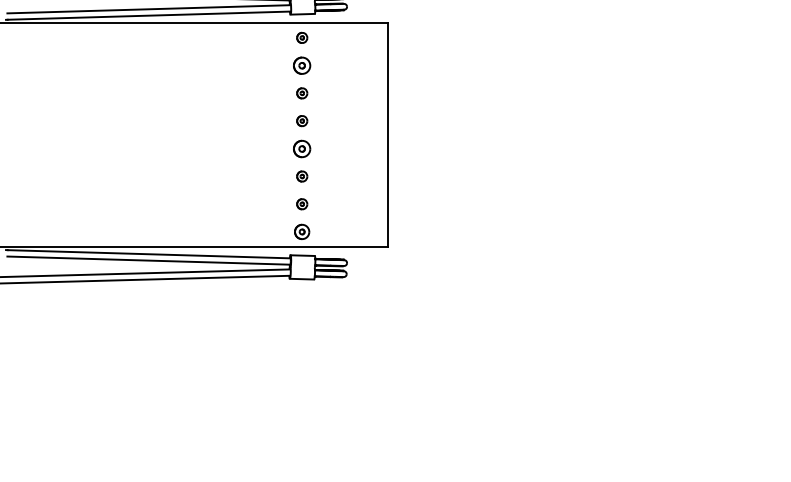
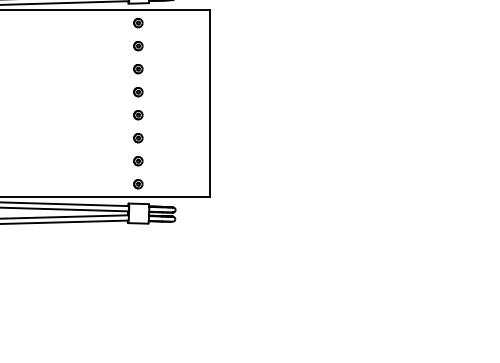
part: (302, 65) -> (138, 45), size x0.62
part: (302, 148) -> (138, 114), size x0.62
part: (302, 231) -> (138, 183), size x0.71

